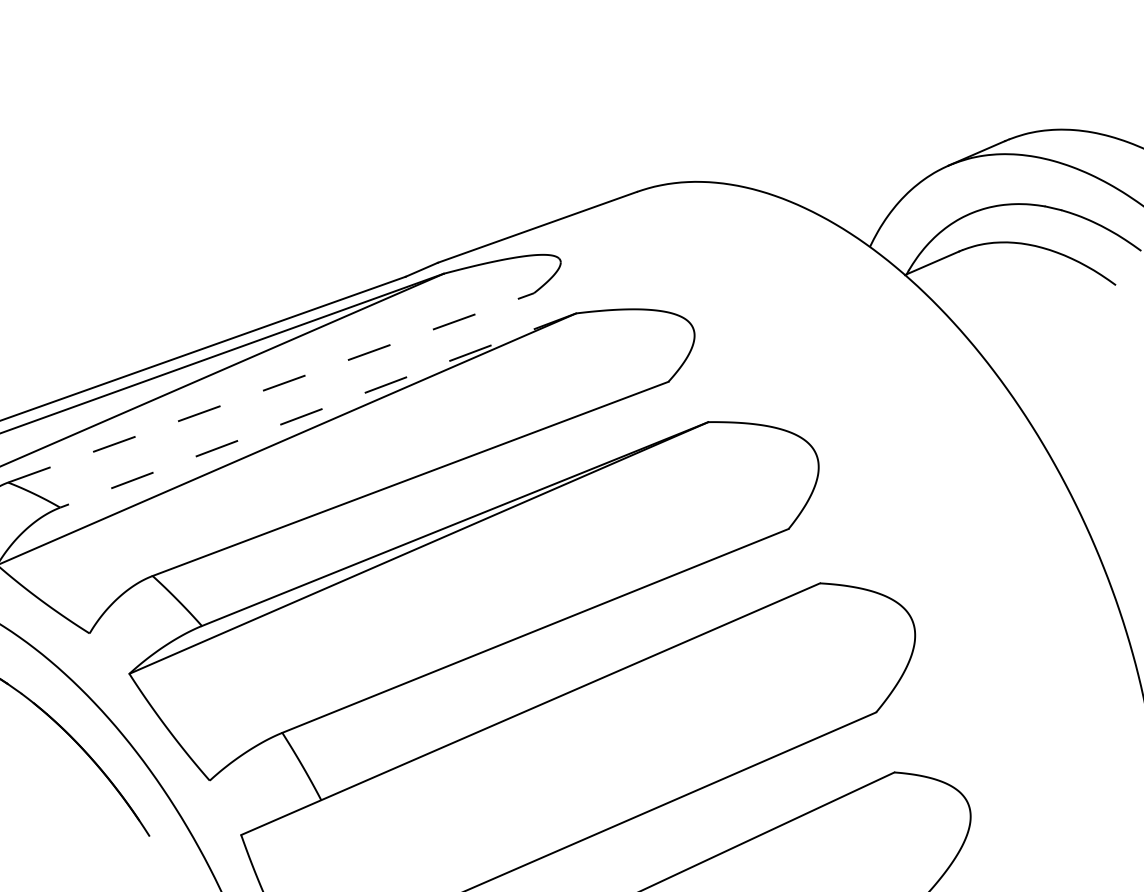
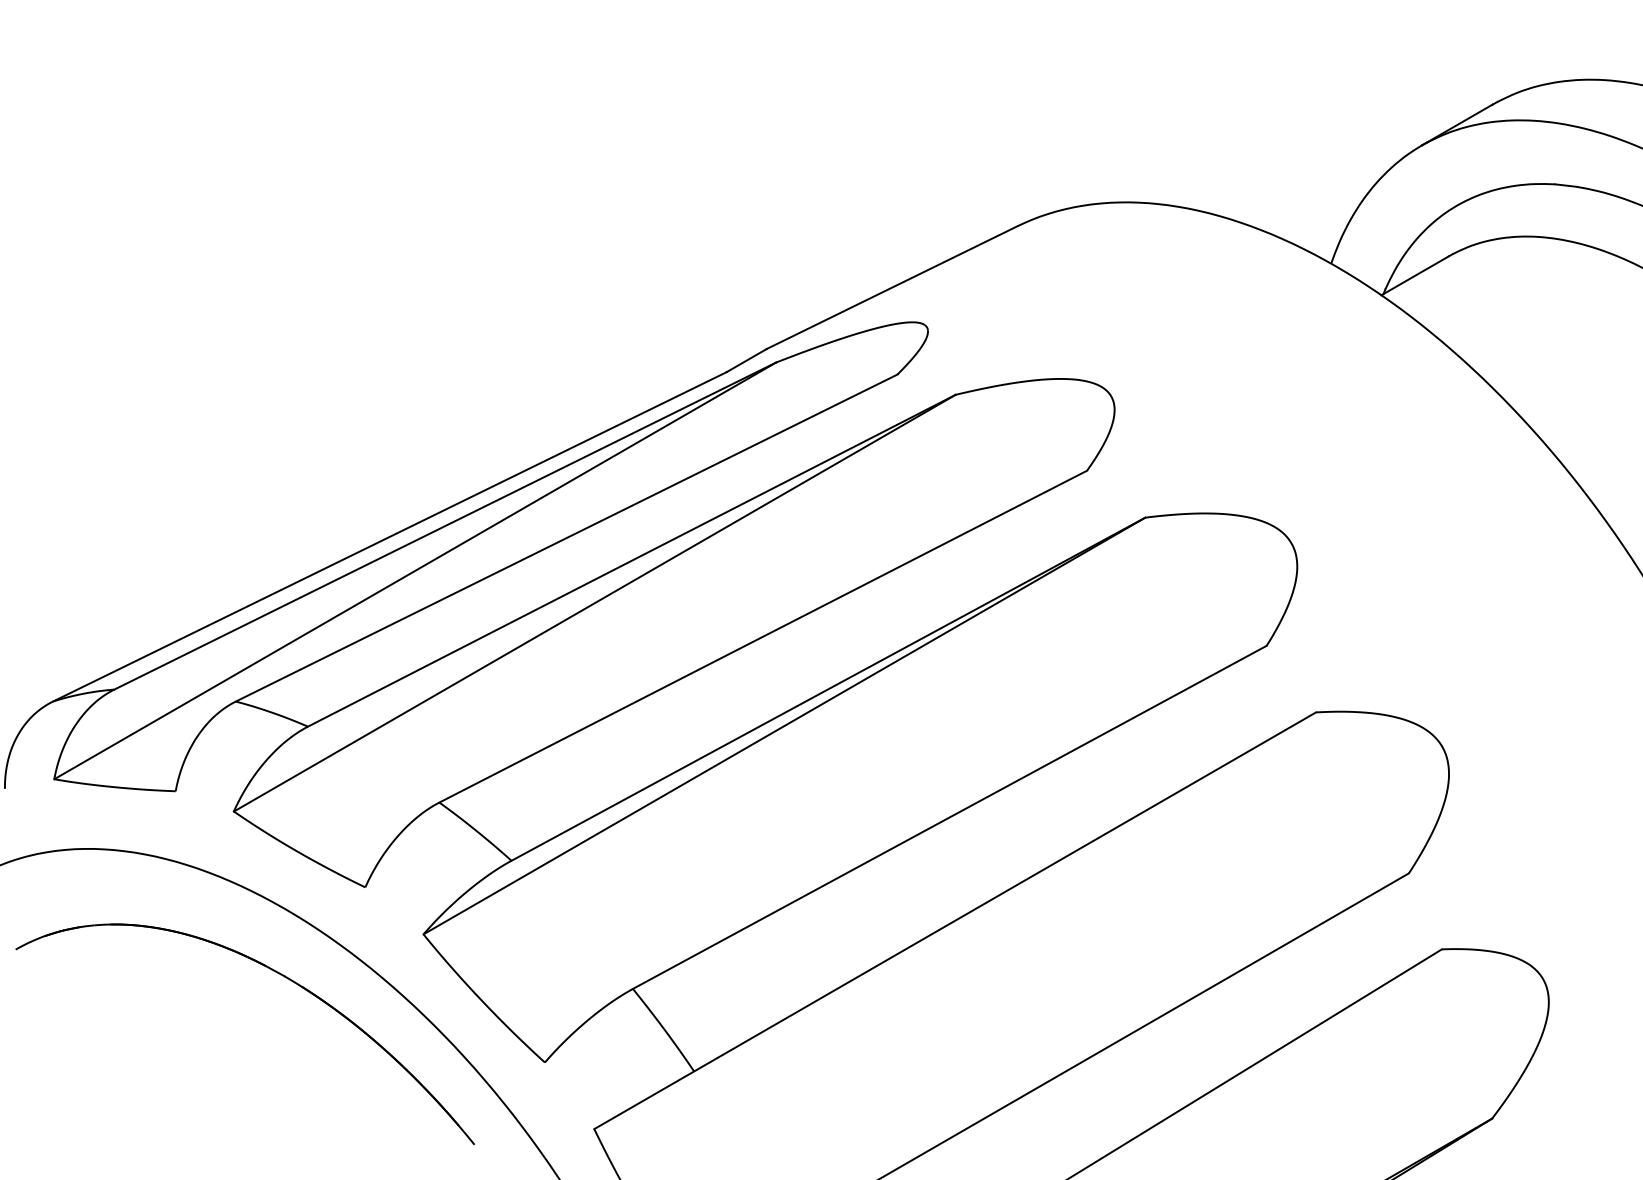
line: (270, 388) -> (566, 538), dashed -> solid
line: (317, 410) -> (631, 560), dashed -> solid

